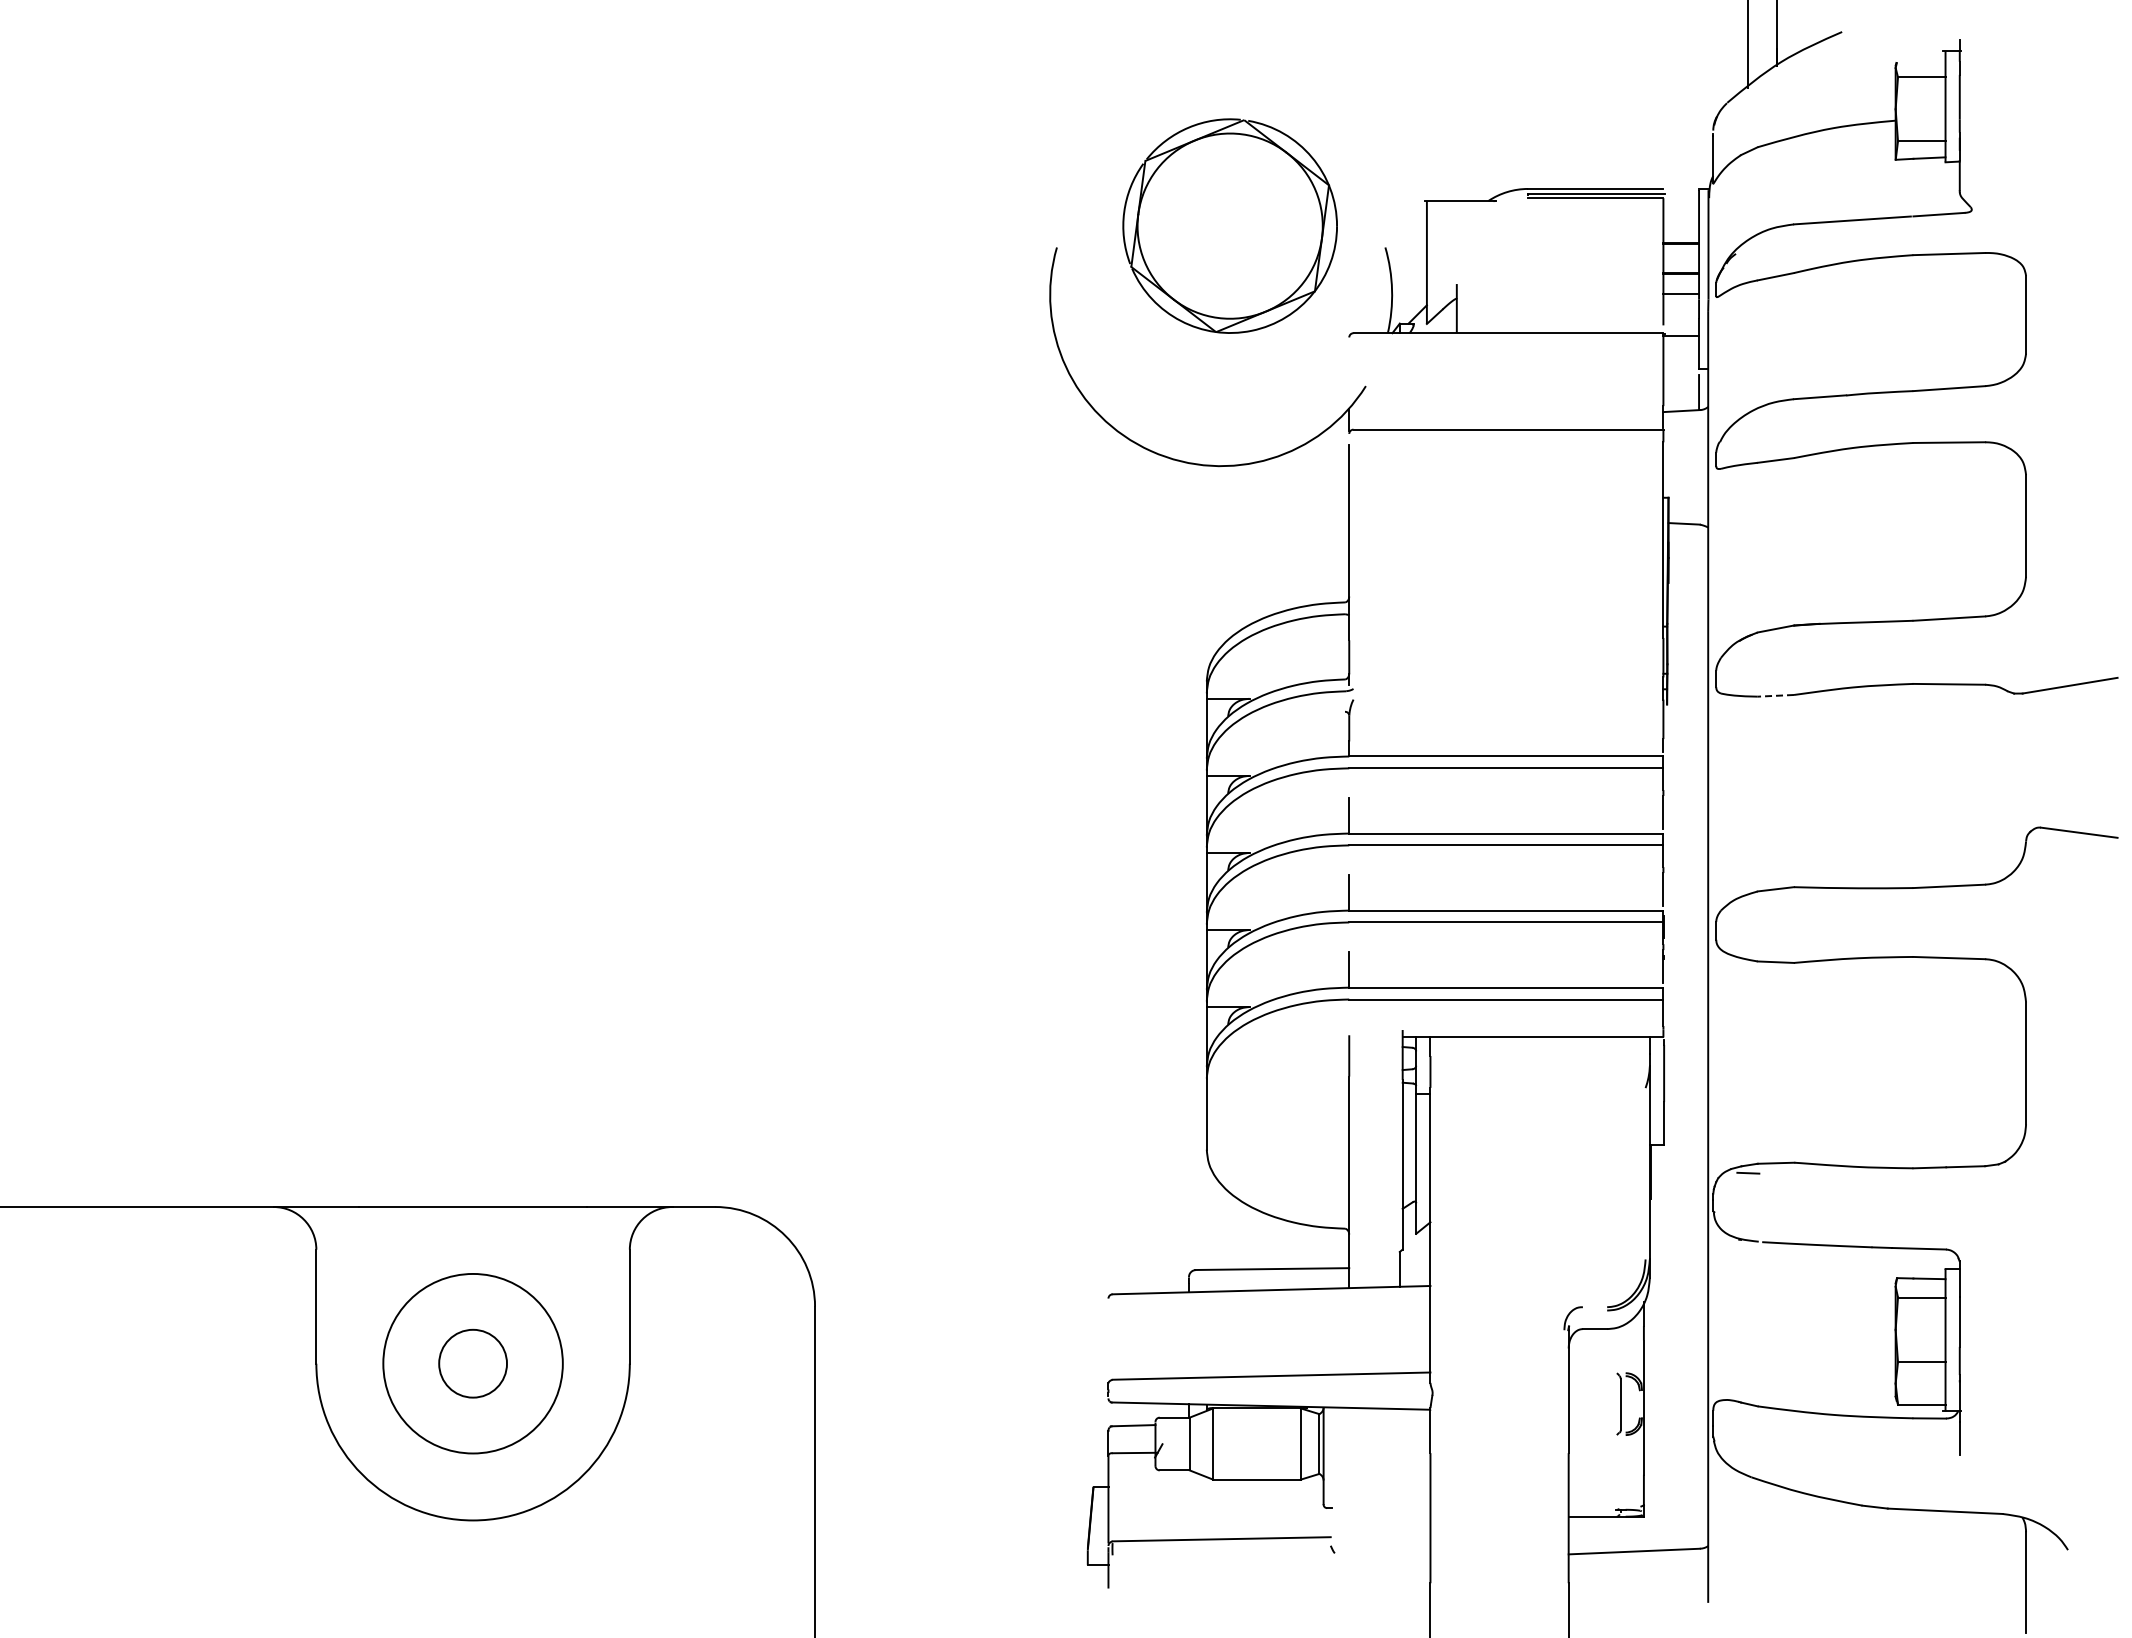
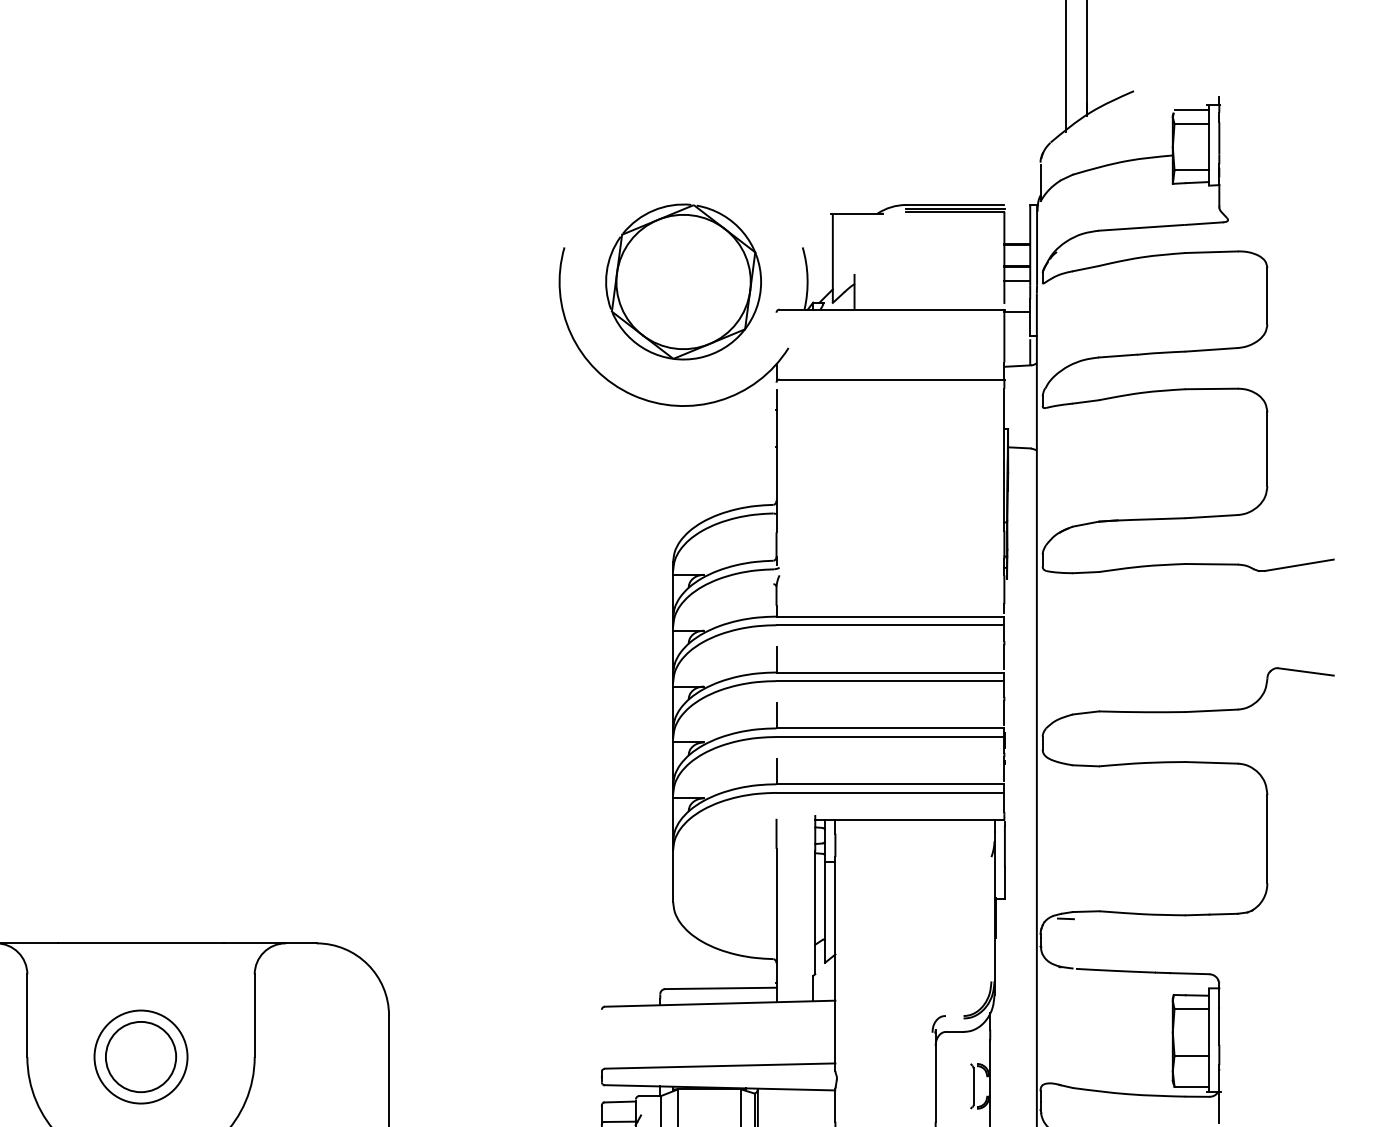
line: (1921, 58) -> (1191, 110), added
part: (1229, 225) -> (683, 281), moved
line: (1775, 695) -> (1085, 572), dashed -> solid
circle: (472, 1363) -> (140, 1056), size x0.71
circle: (472, 1363) -> (140, 1056), size x1.43

